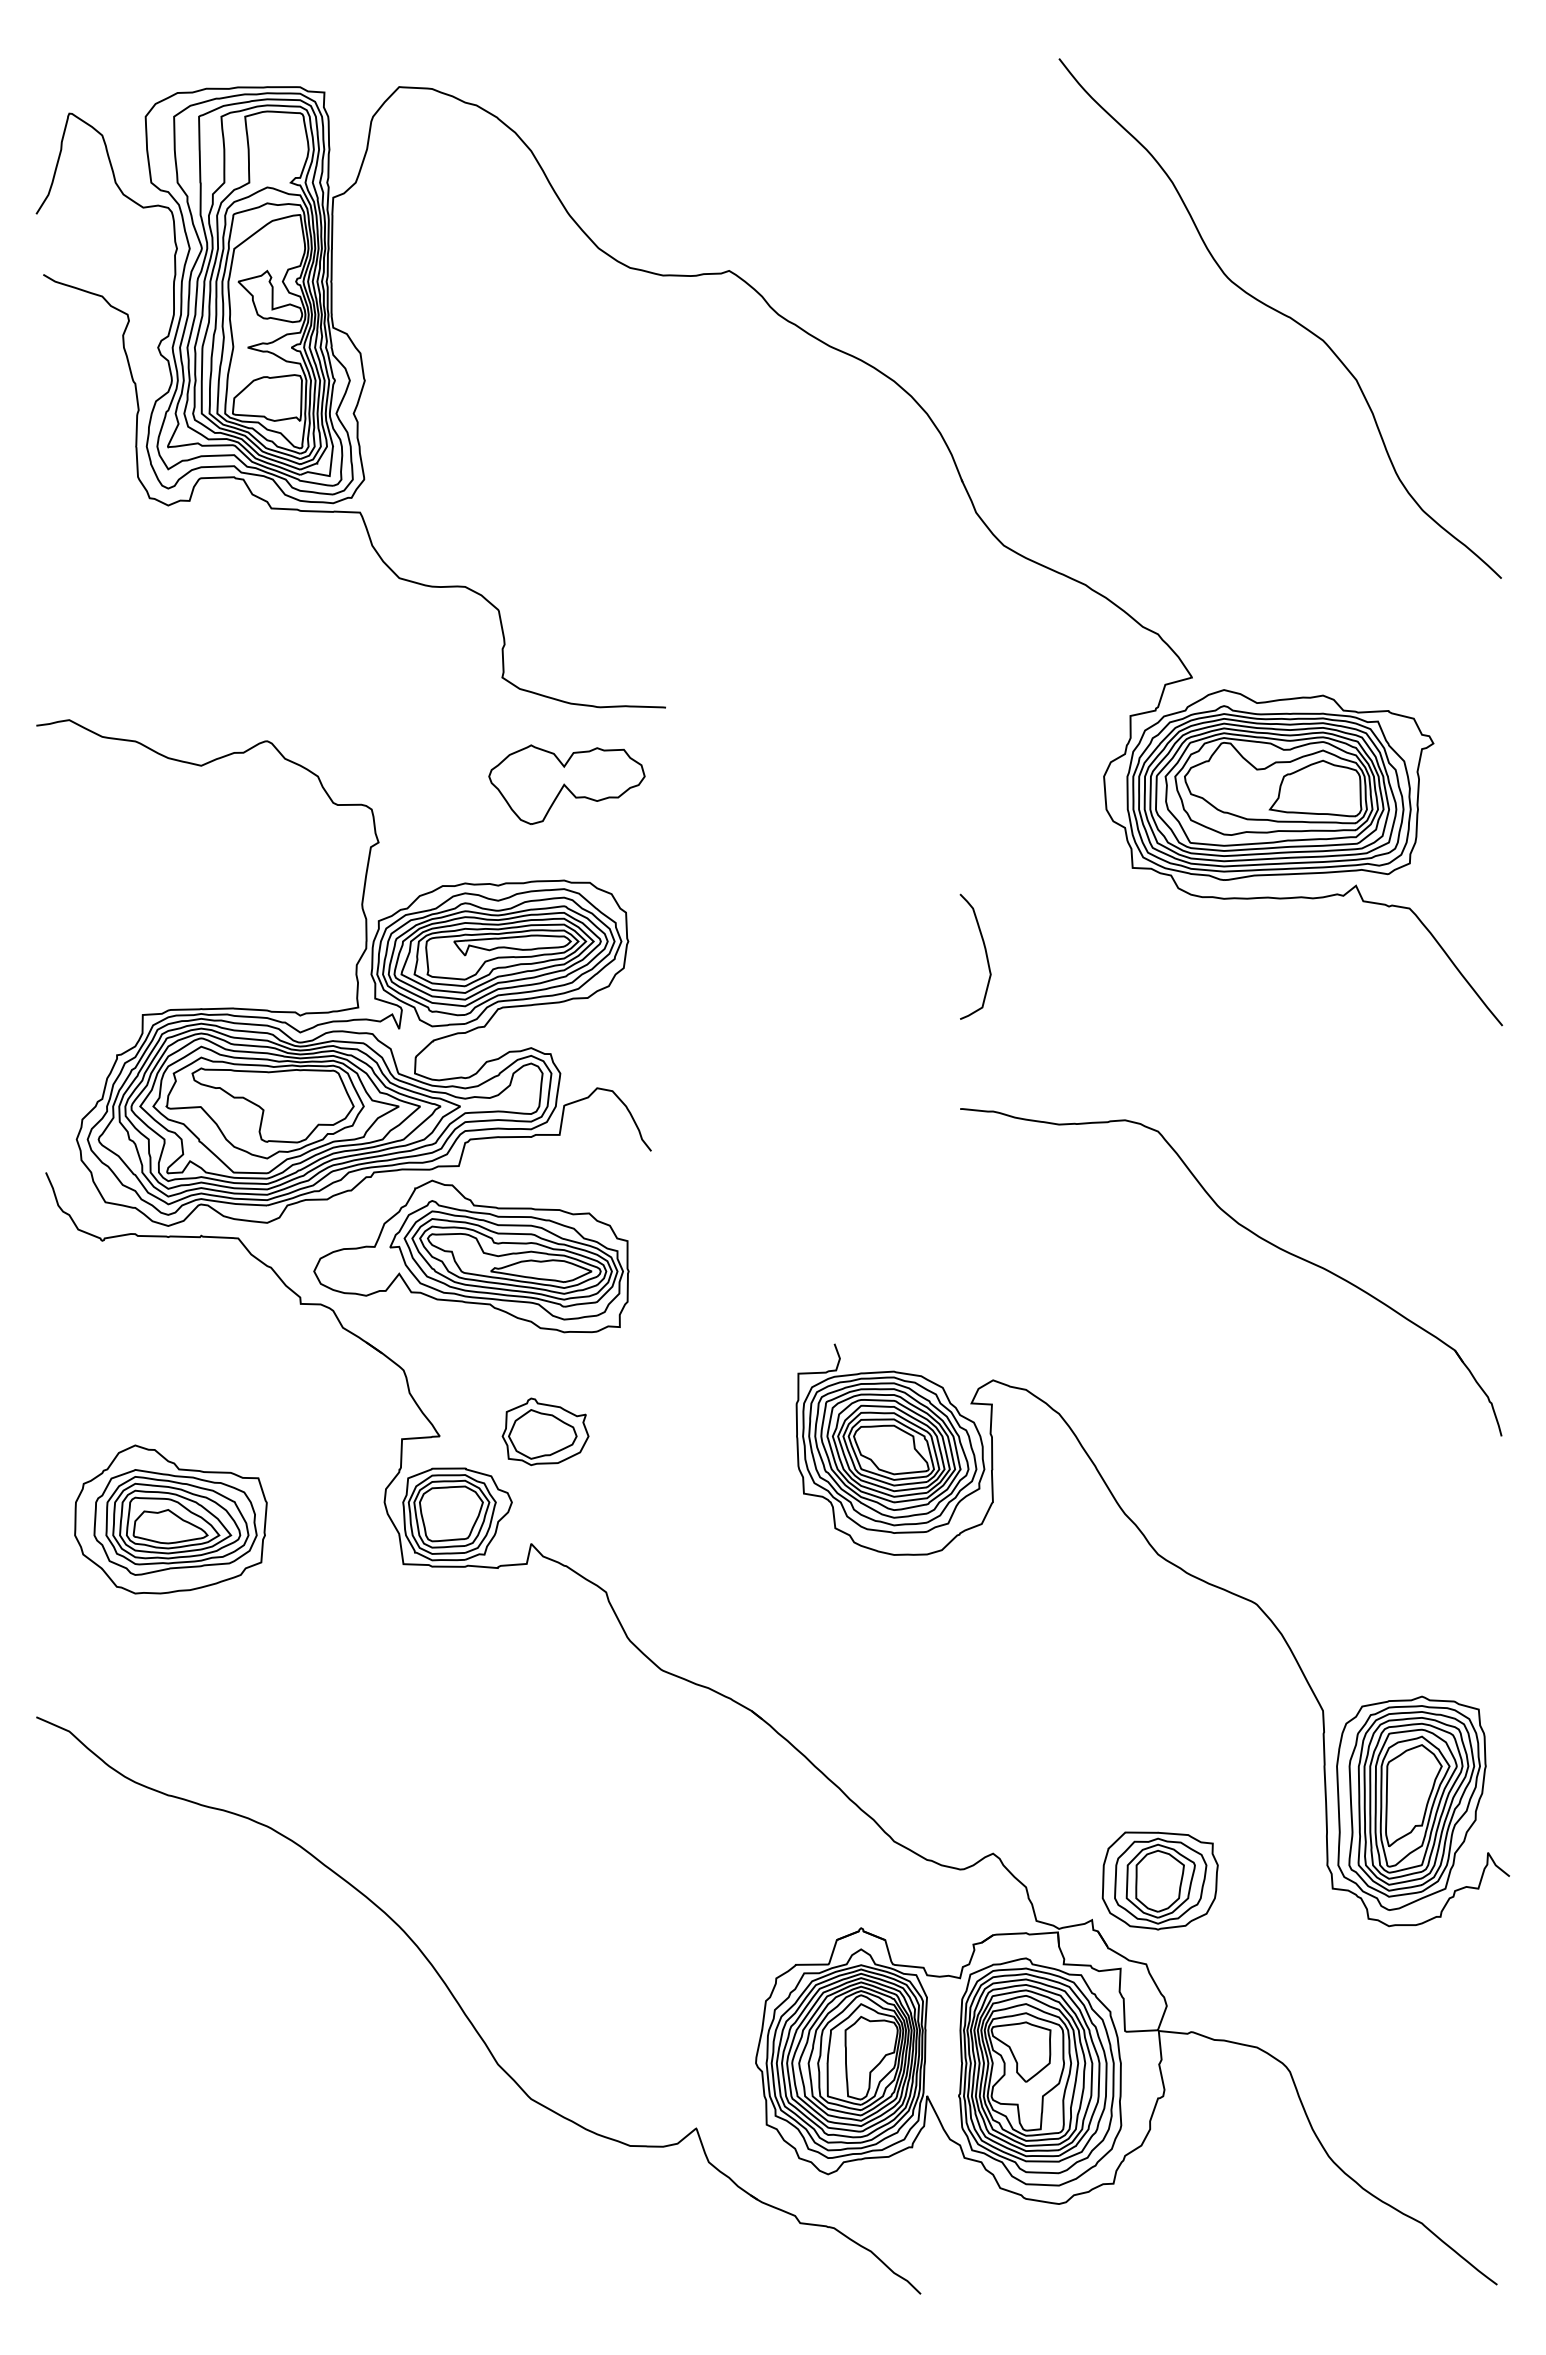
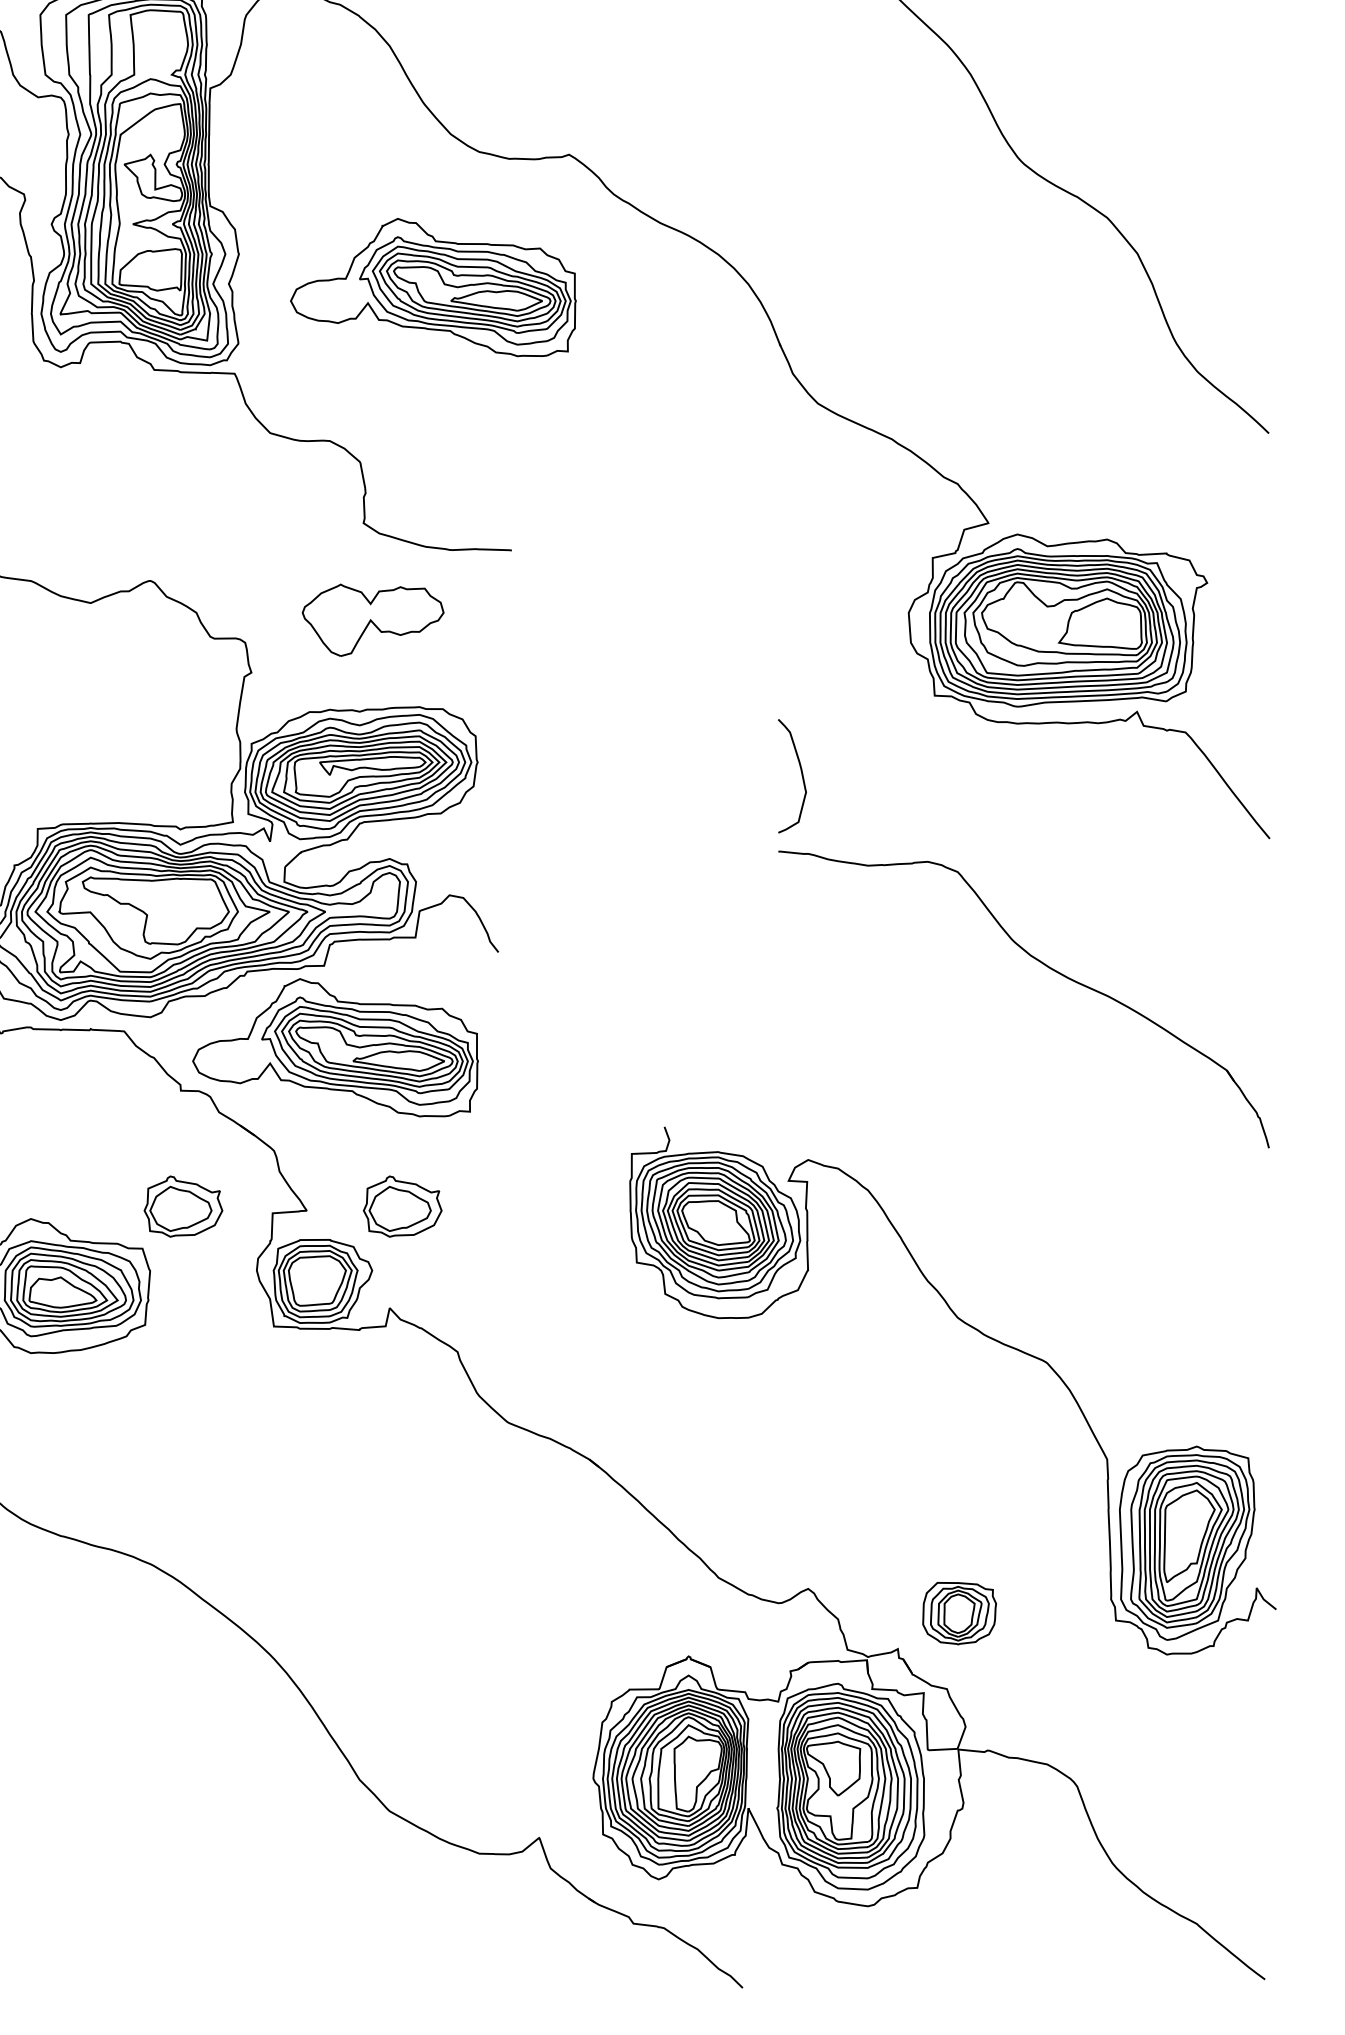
part: (579, 417) -> (433, 287), added
part: (566, 784) -> (372, 620), moved
part: (1256, 1236) -> (1046, 967), moved
part: (303, 1431) -> (183, 1206), added
part: (1159, 1880) -> (958, 1613), size x0.7

